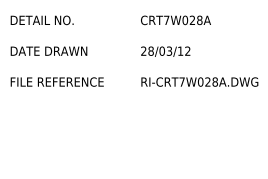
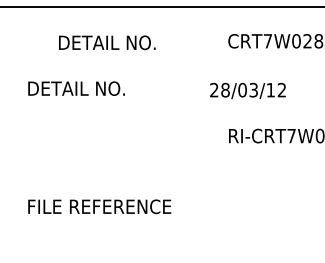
text: (41, 20) -> (106, 42), moved
text: (52, 50) -> (92, 87), DATE DRAWN -> DETAIL NO.
text: (165, 51) -> (247, 90), moved
text: (56, 81) -> (98, 205), moved

